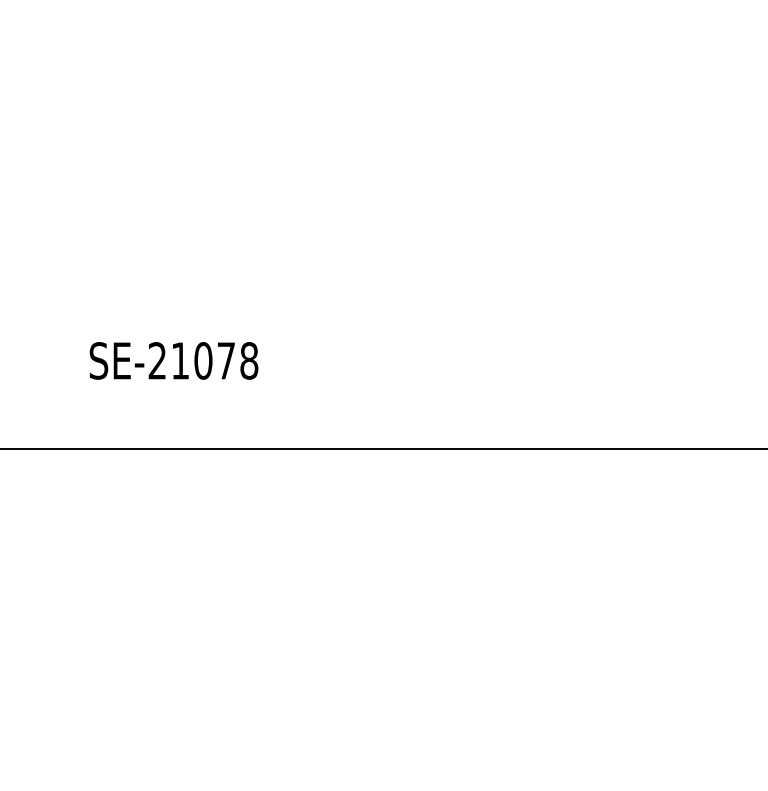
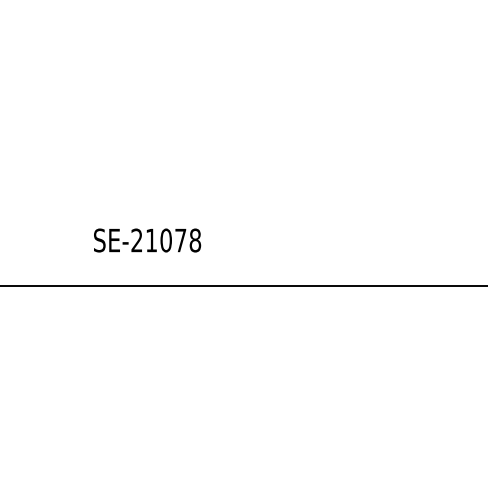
text: (174, 360) -> (147, 240), moved

